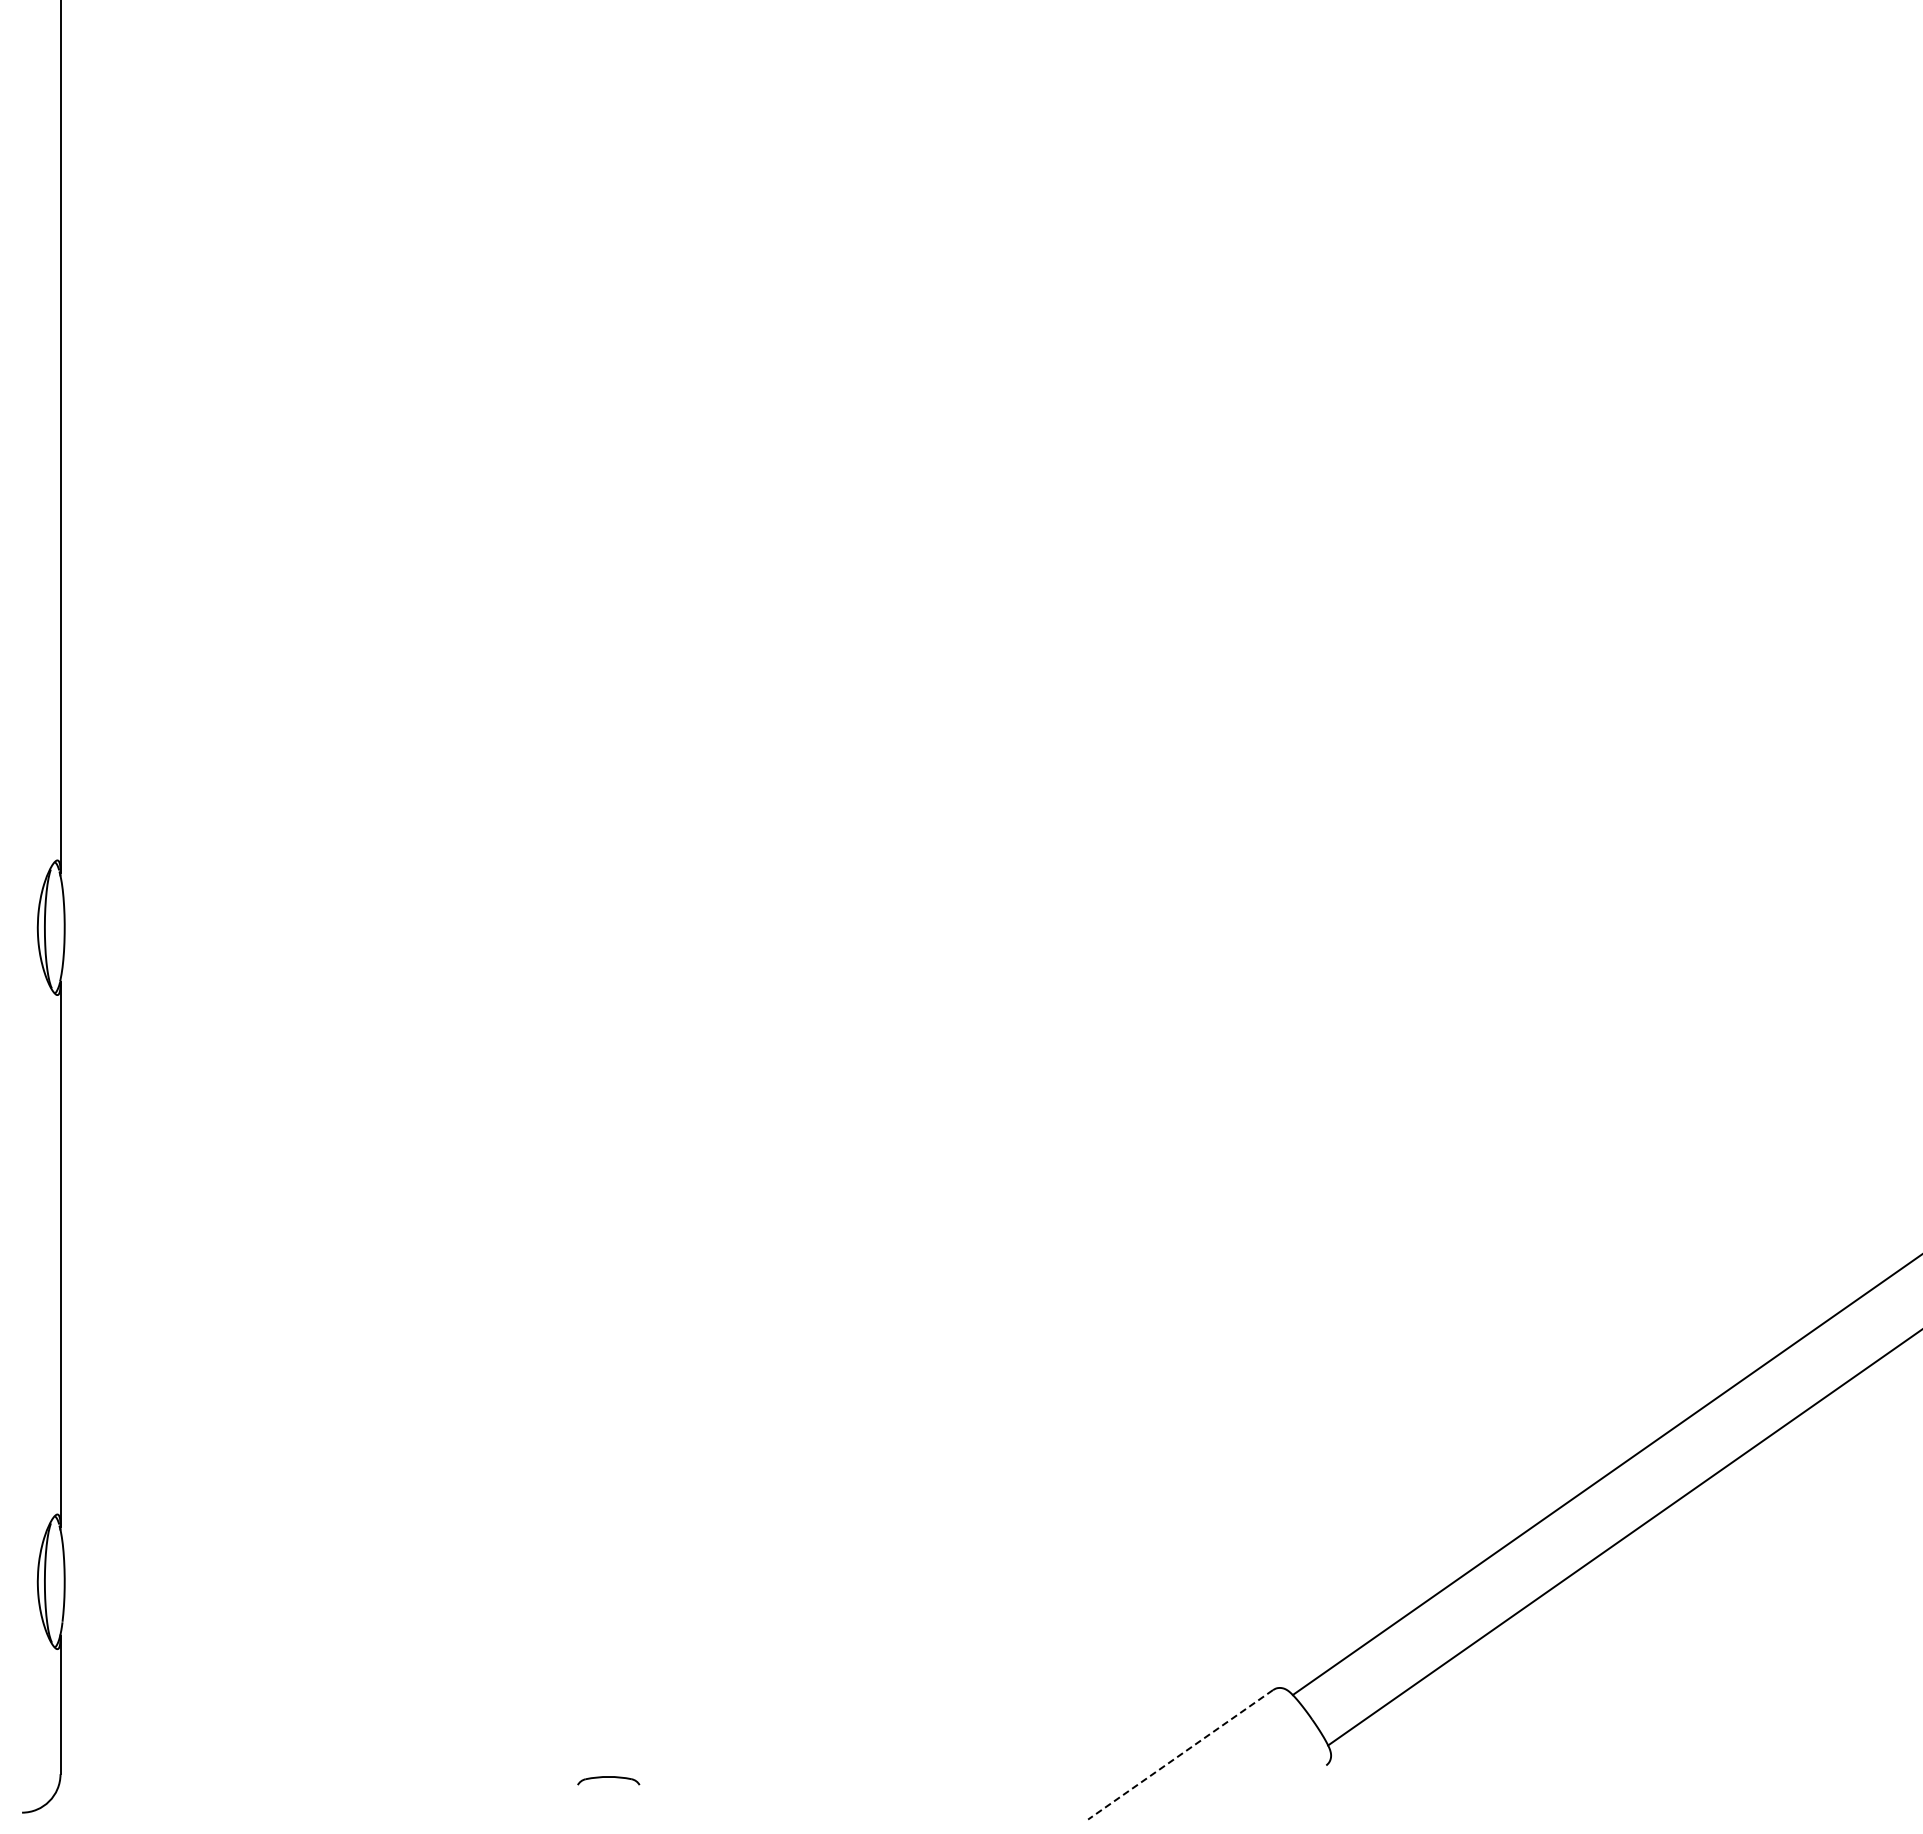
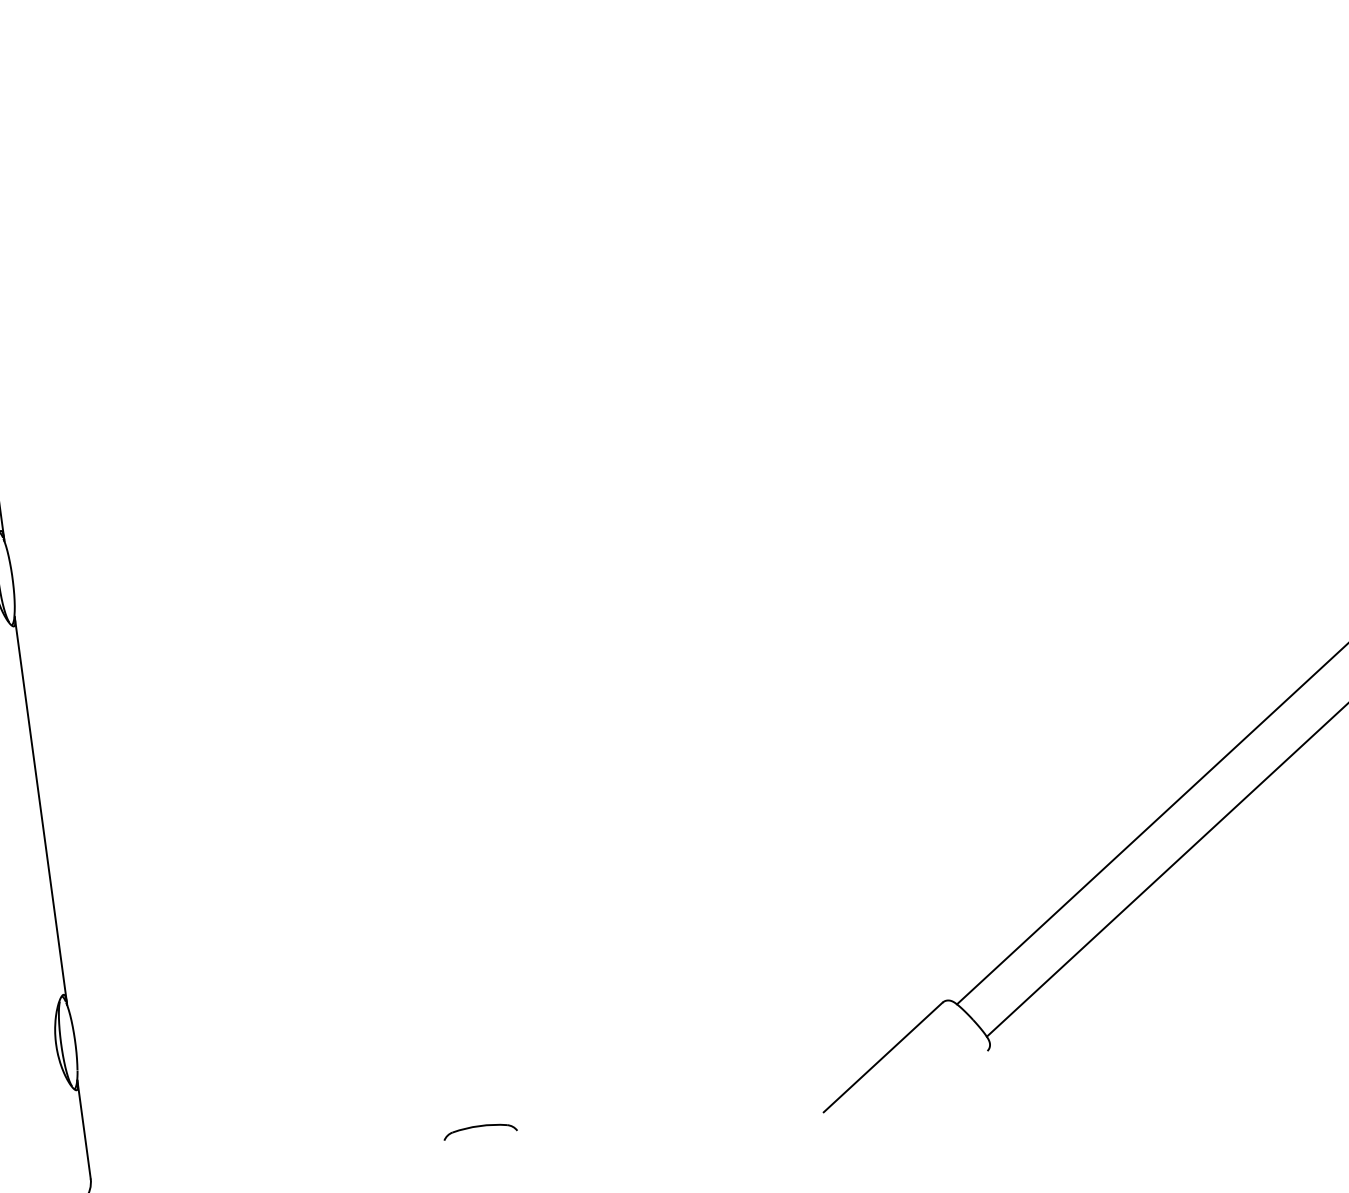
line: (1180, 1754) -> (883, 1057), dashed -> solid
part: (608, 1780) -> (479, 1130), size x1.67

